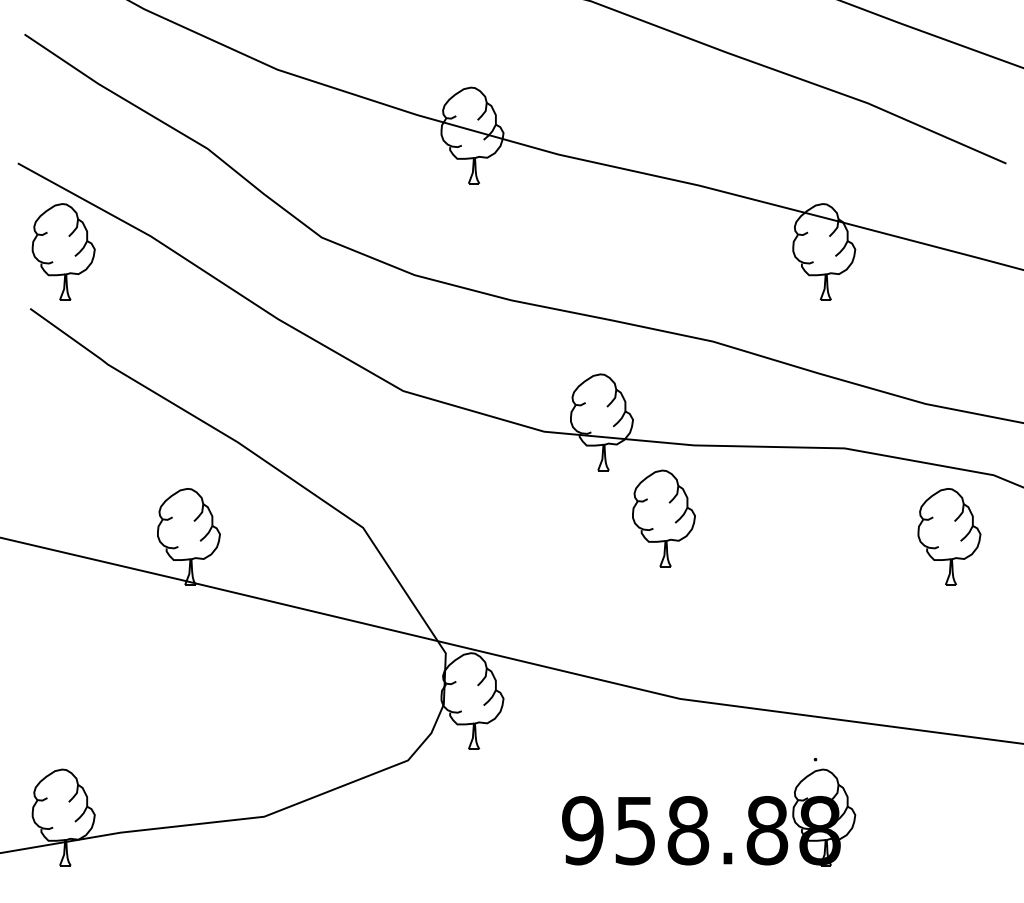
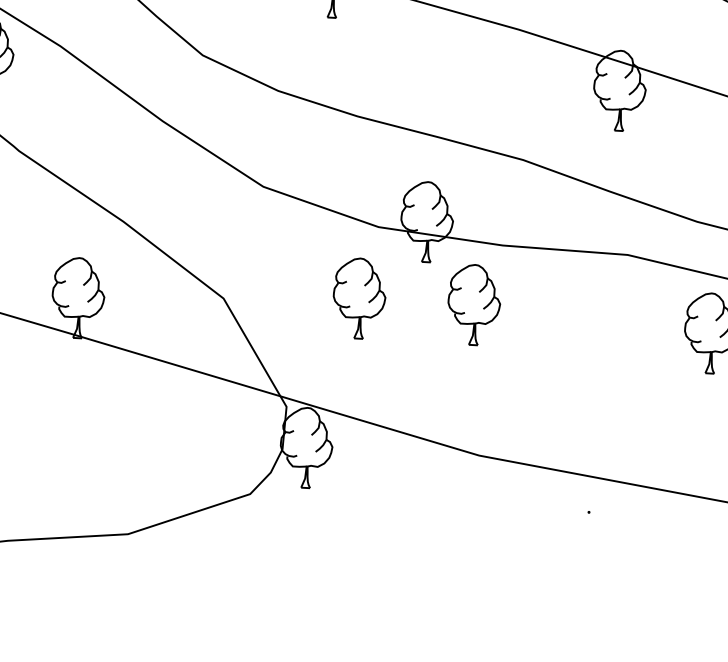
part: (525, 518) -> (359, 298), added
part: (709, 817) -> (498, 555), removed

